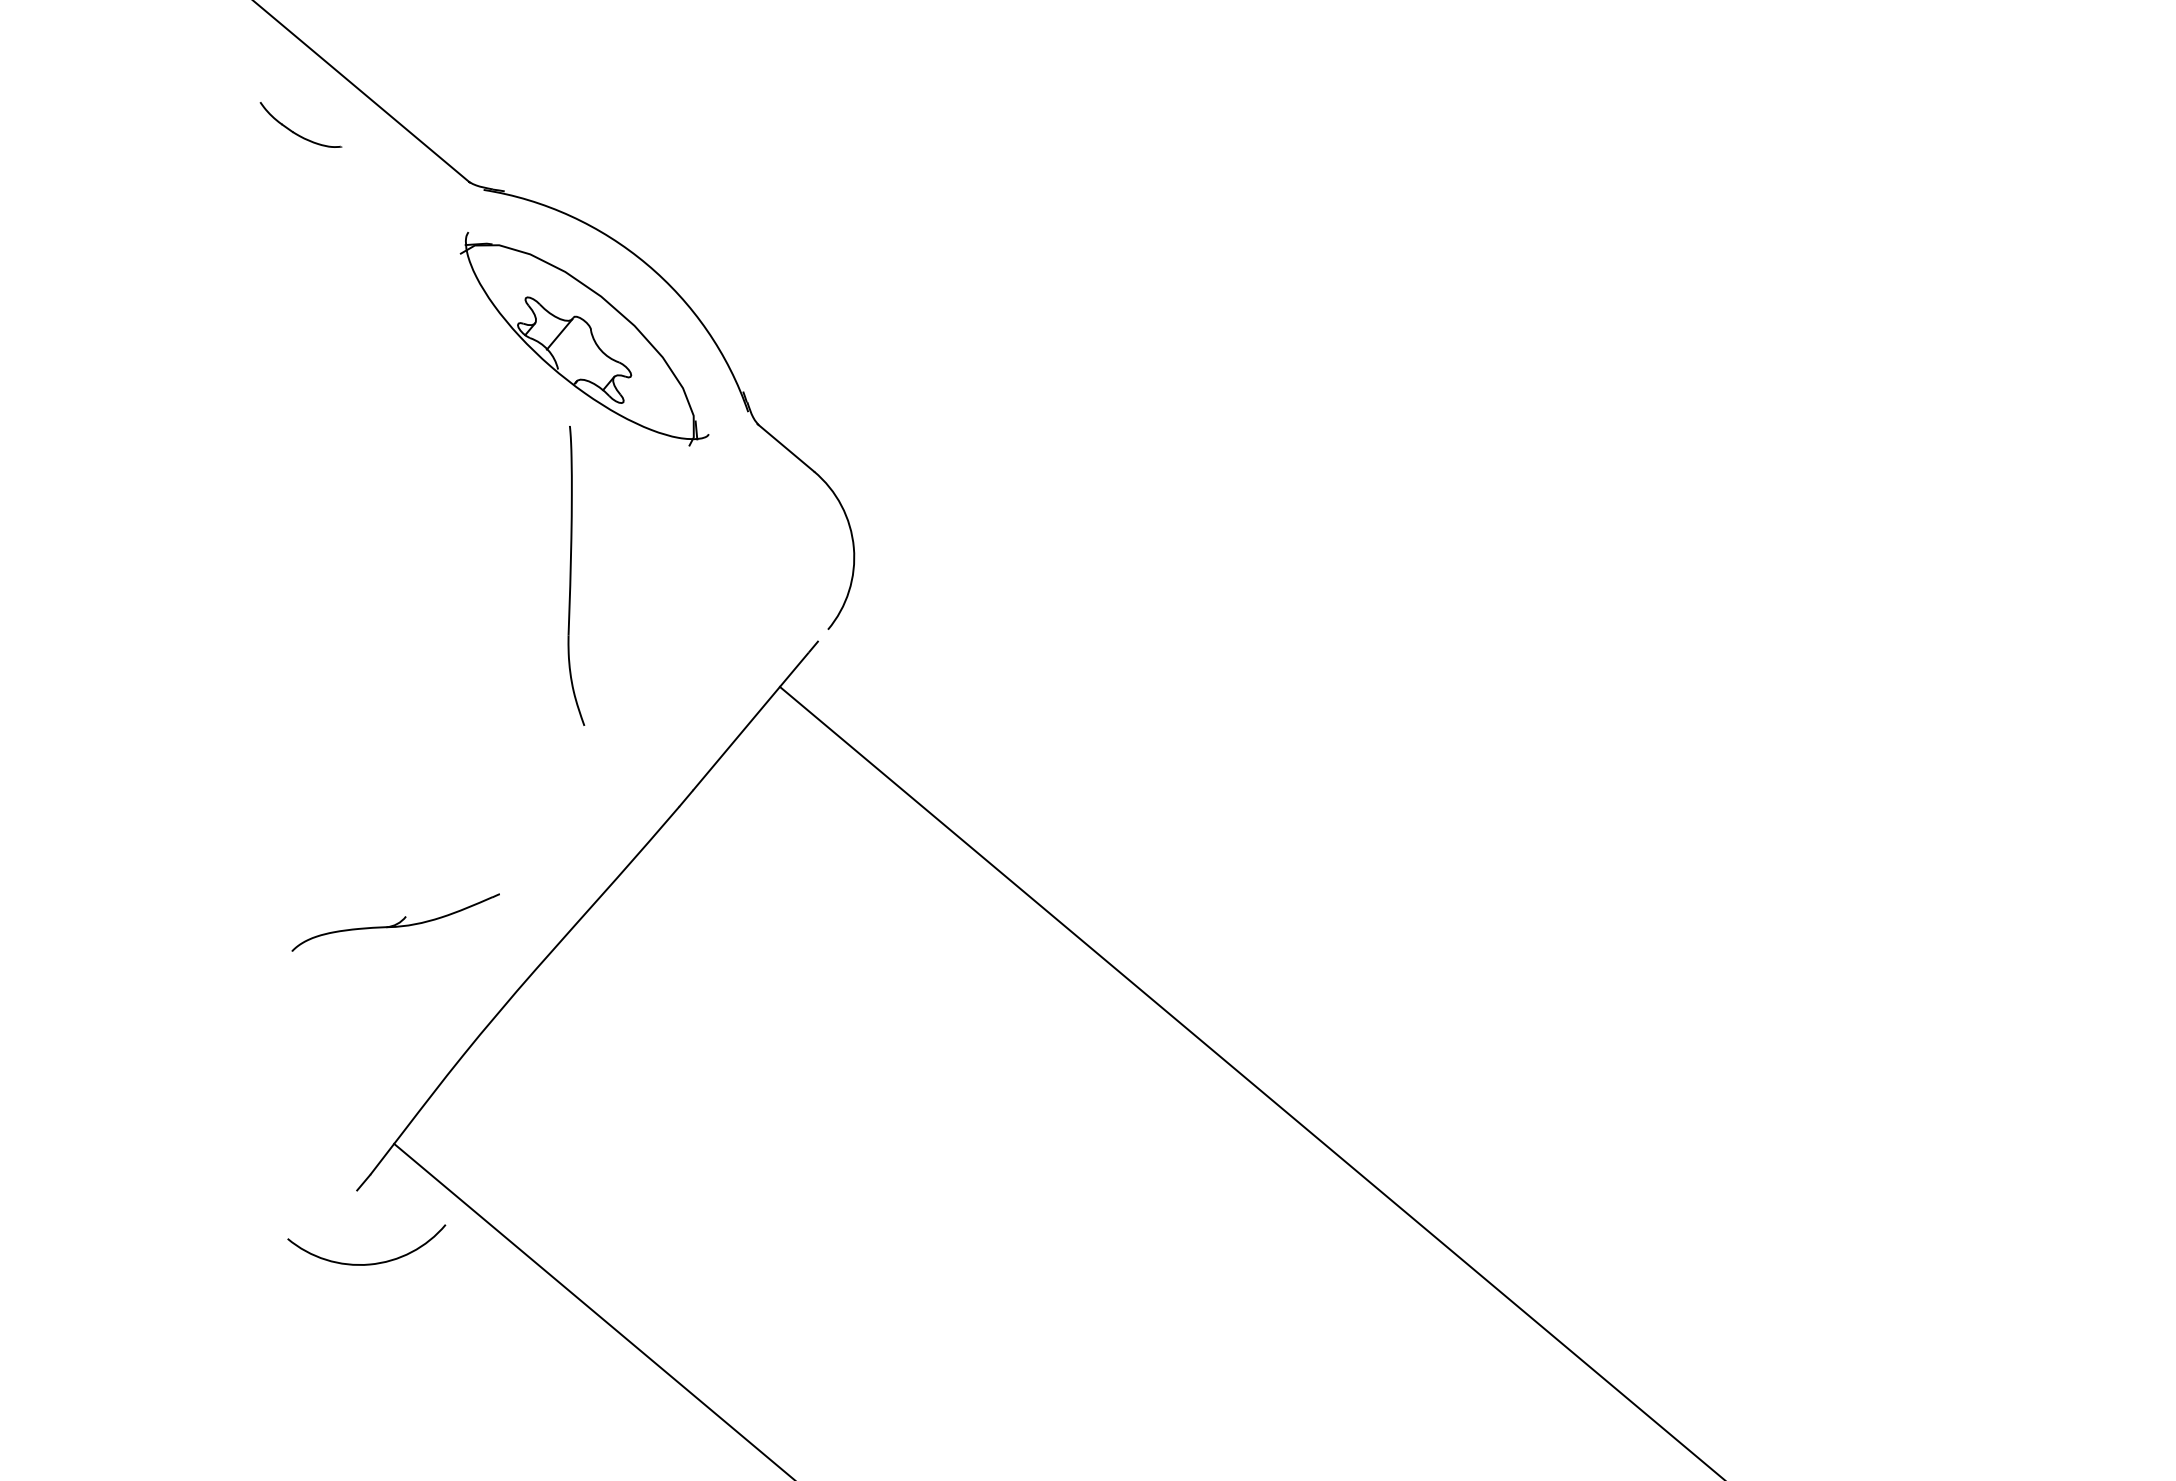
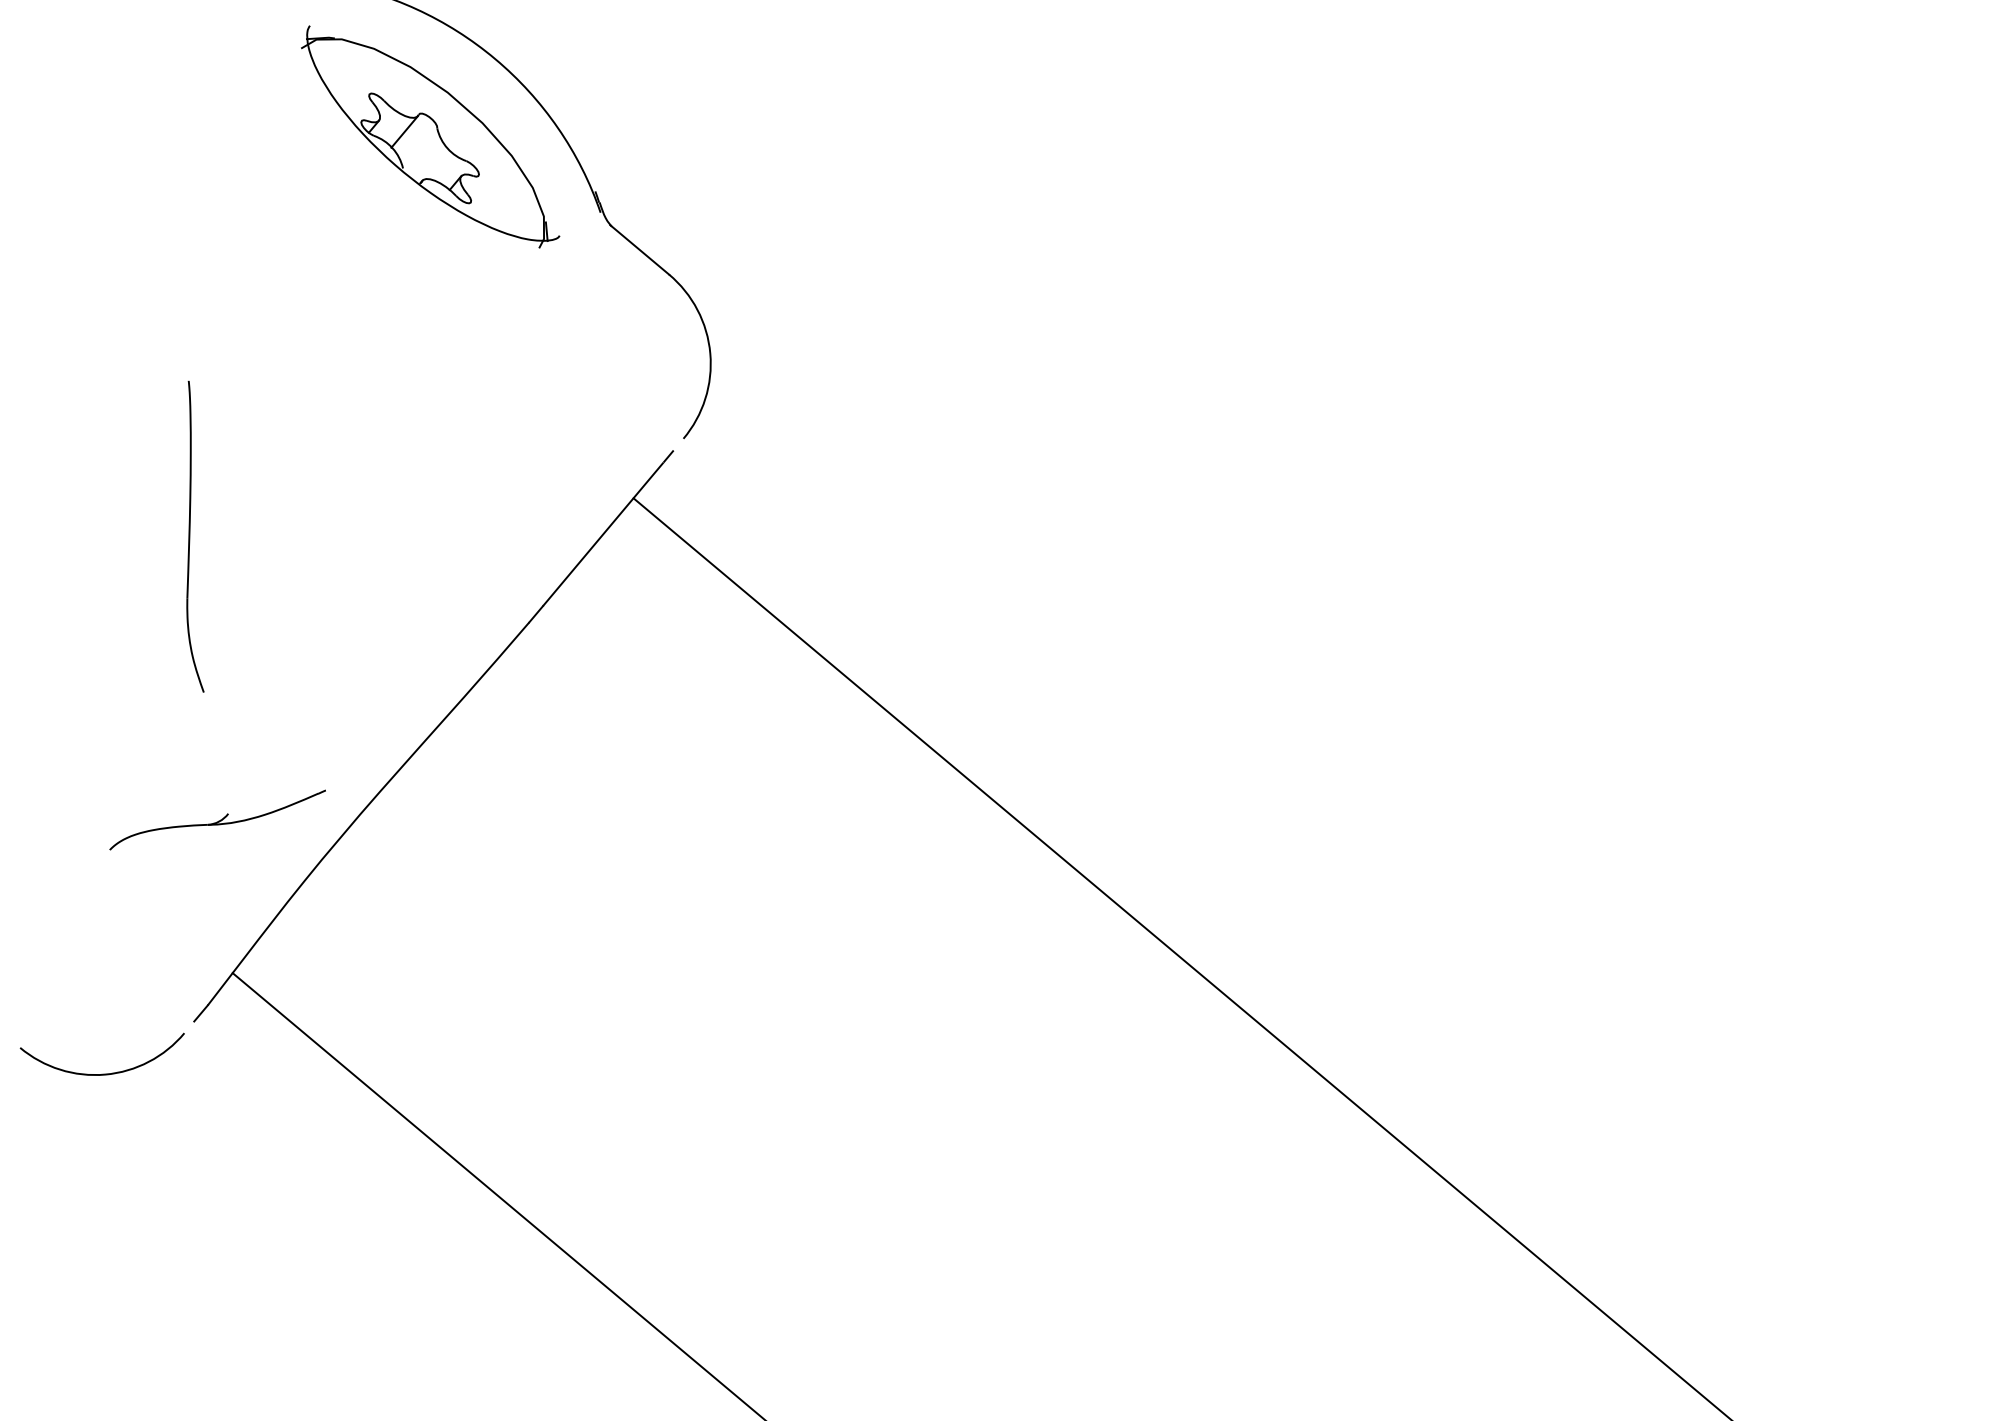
part: (576, 575) -> (195, 536), moved
part: (395, 922) -> (217, 819), moved
arc: (366, 1263) -> (102, 1073), moved

